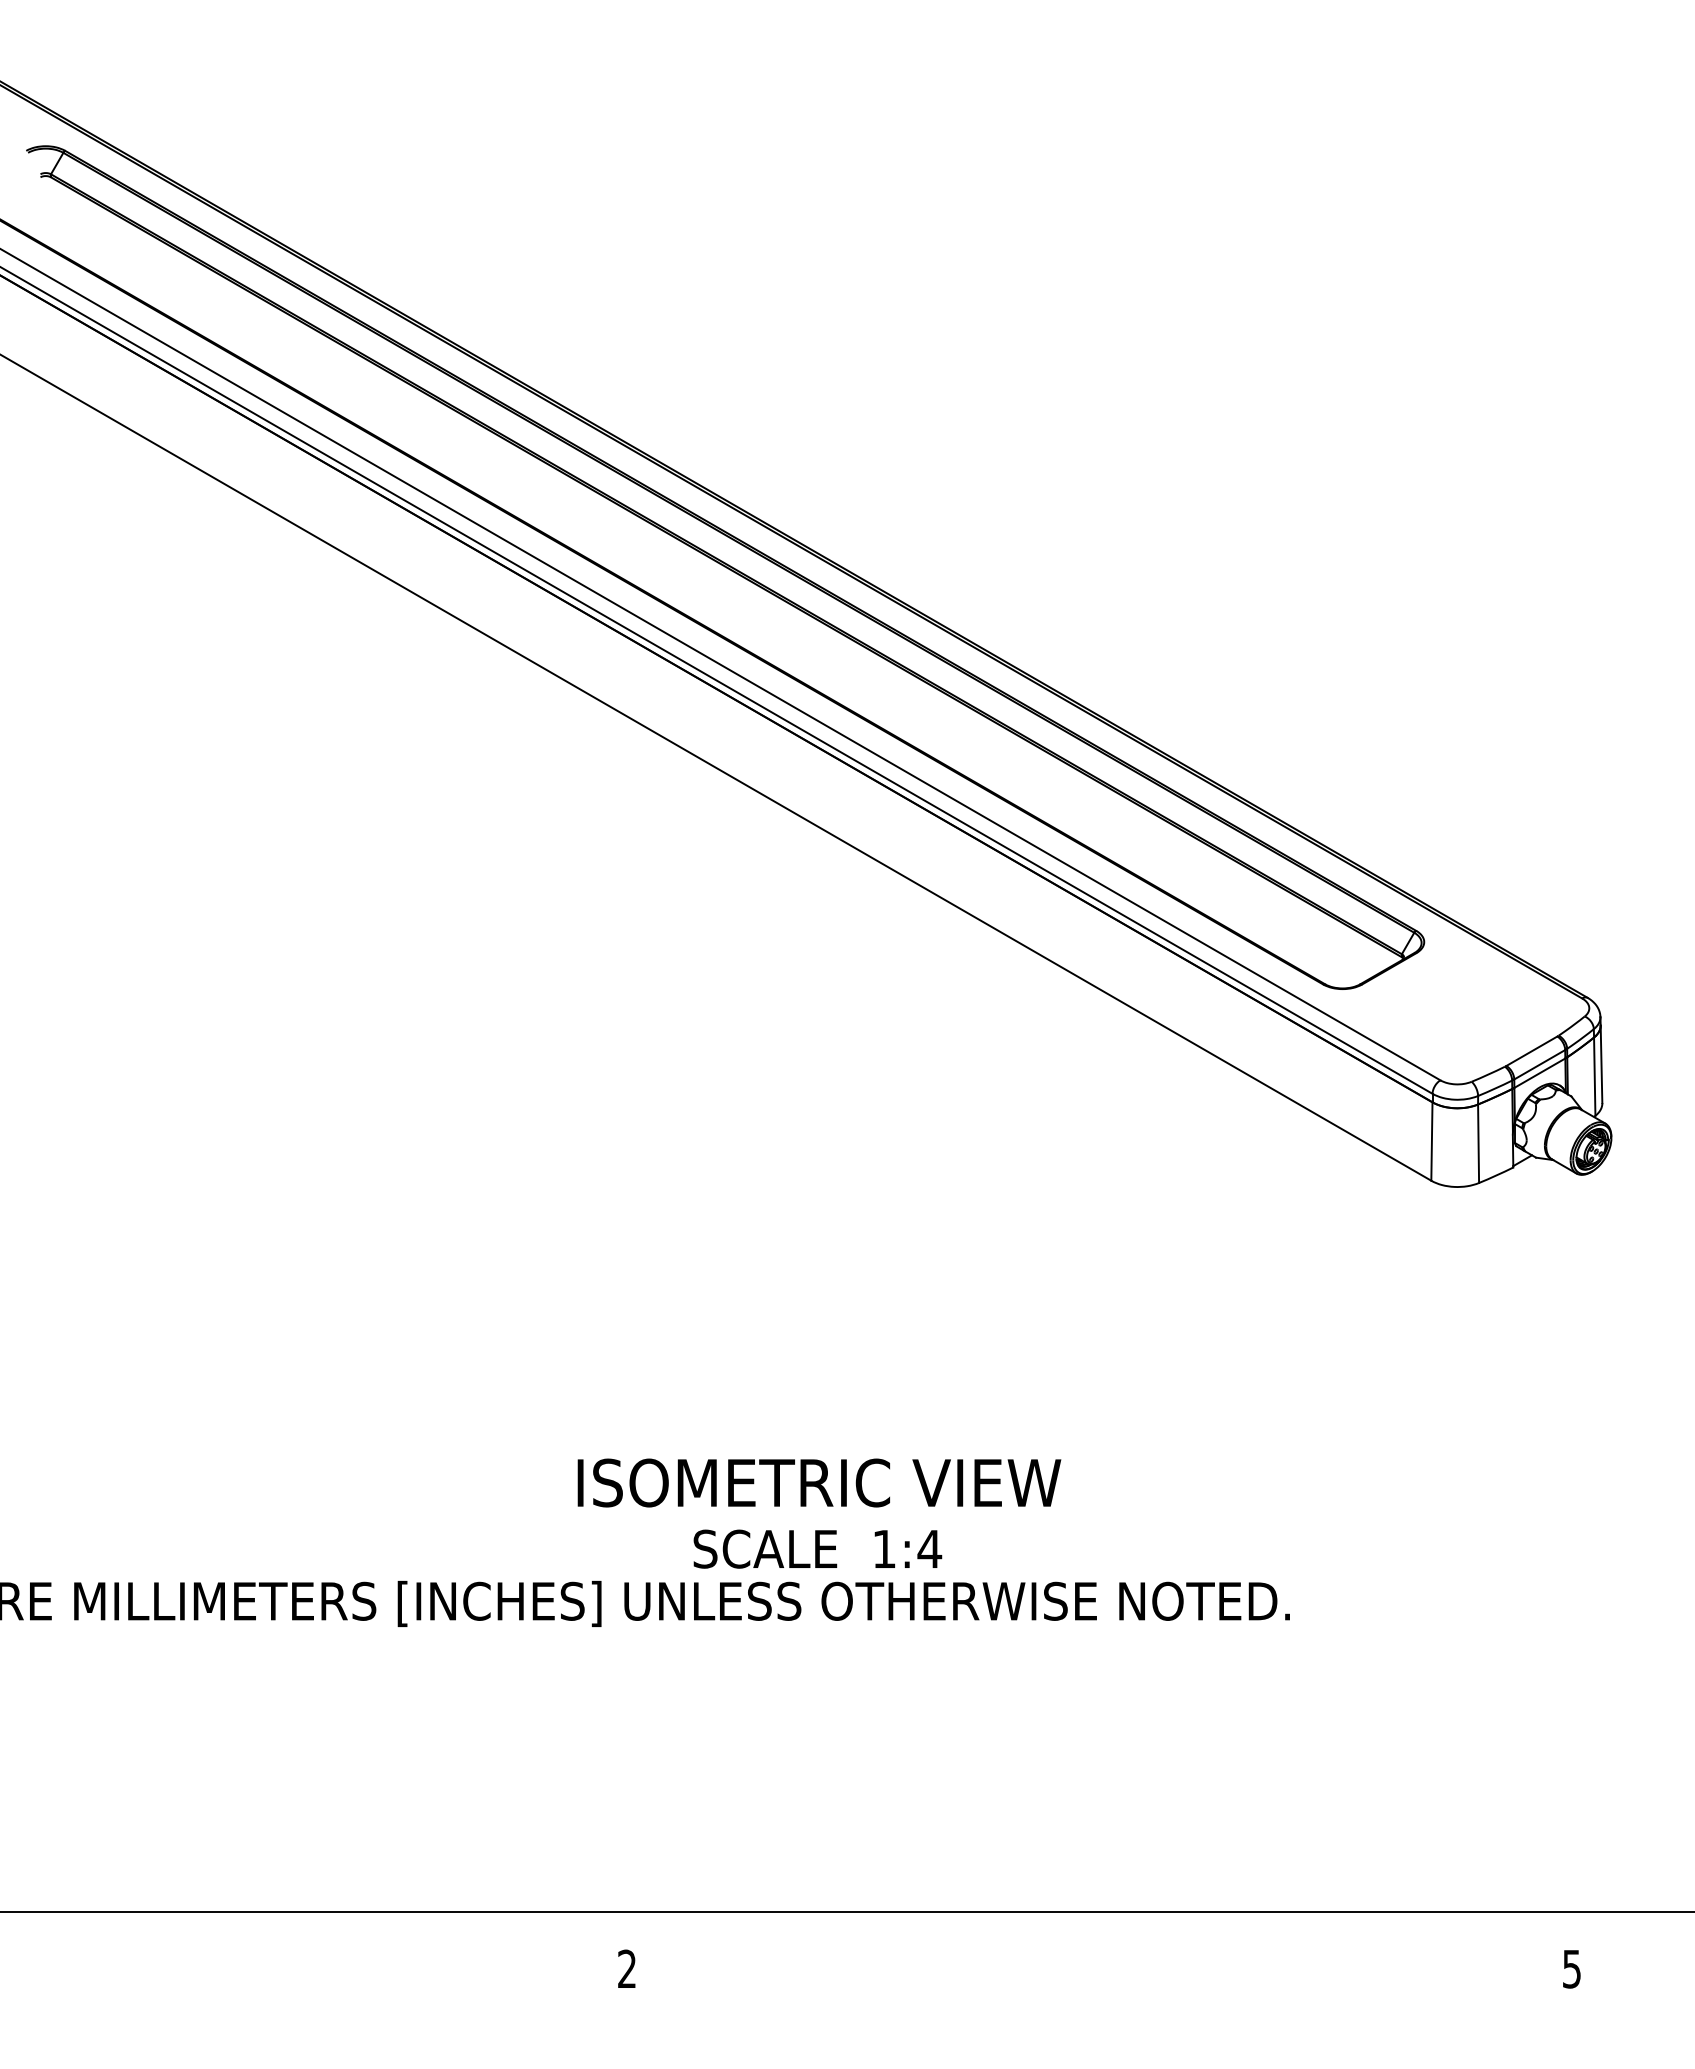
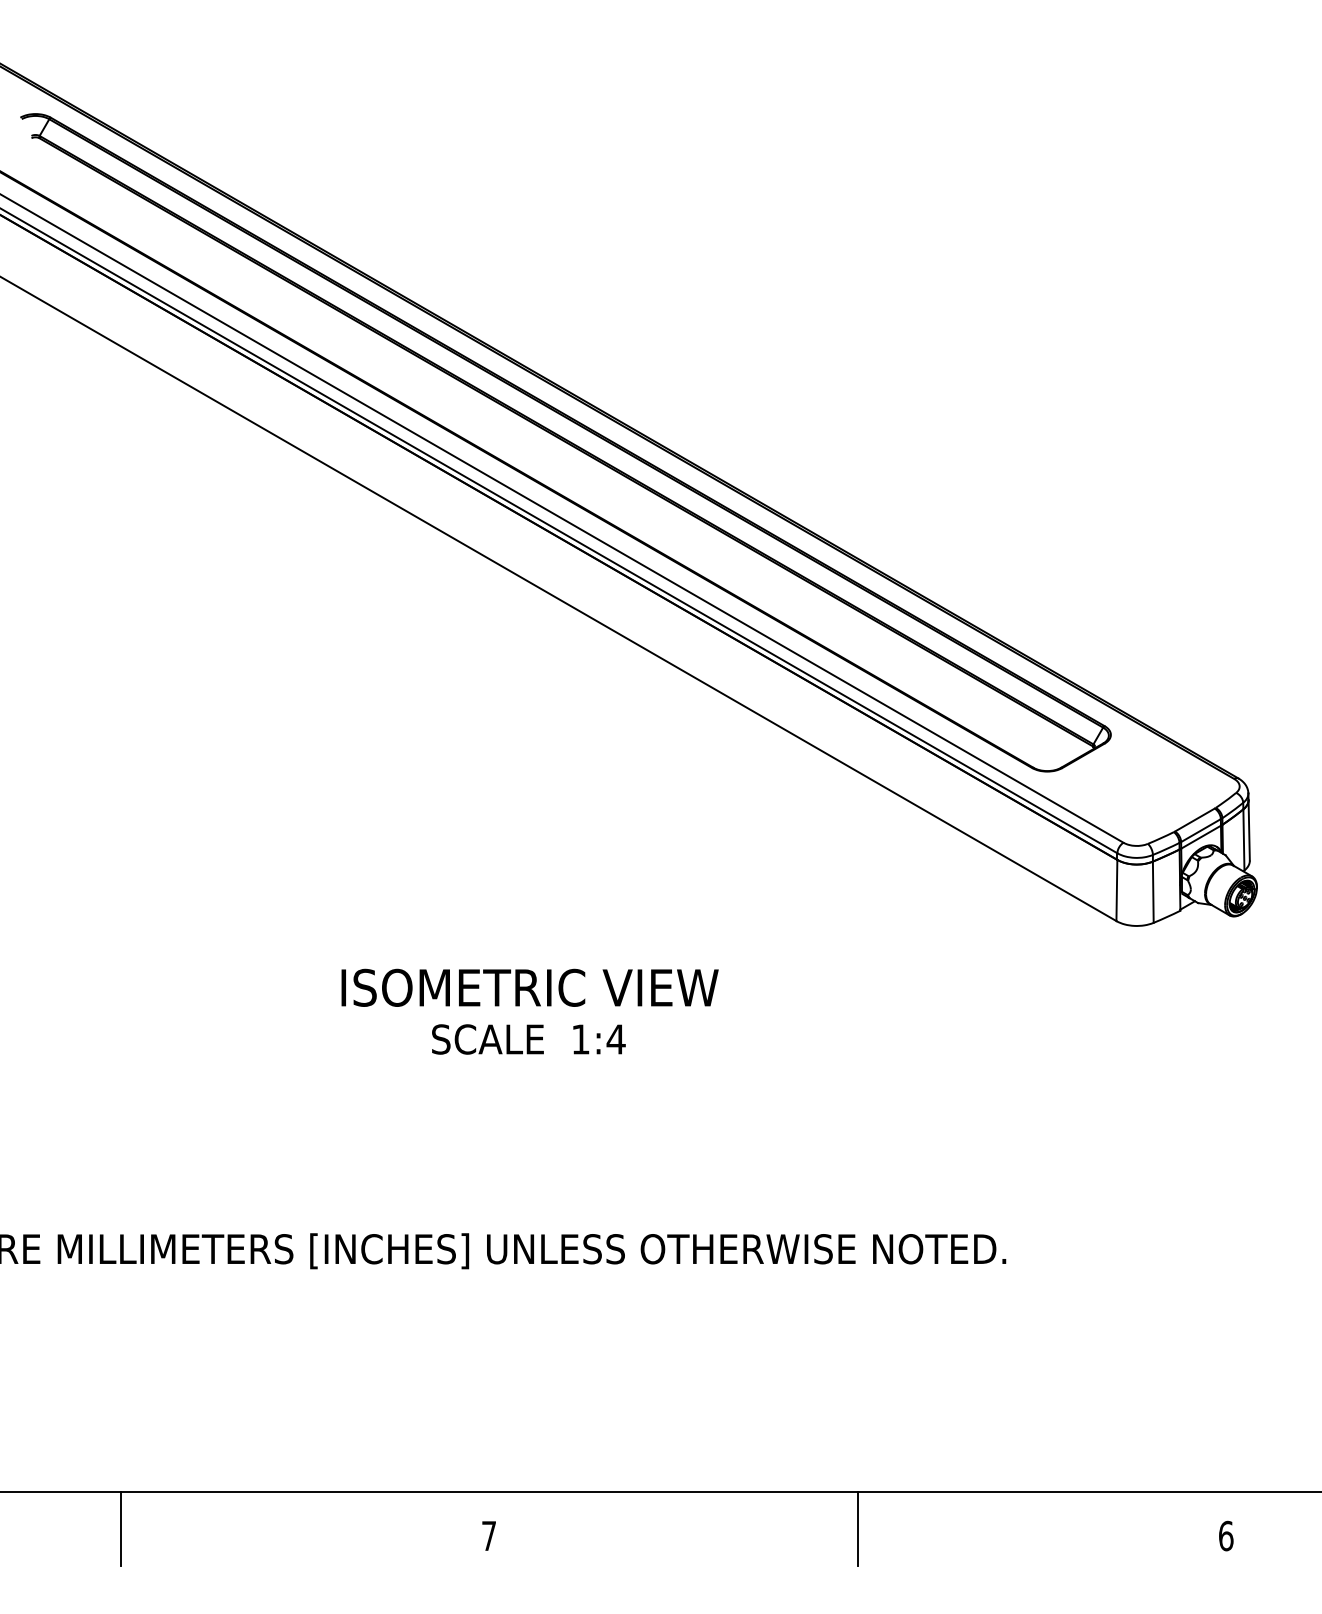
text: (818, 1513) -> (529, 1011), moved
line: (154, 1959) -> (120, 1528), added
line: (1099, 1959) -> (857, 1528), added
text: (626, 1968) -> (488, 1535), 2 -> 7
text: (1572, 1968) -> (1226, 1535), 5 -> 6

